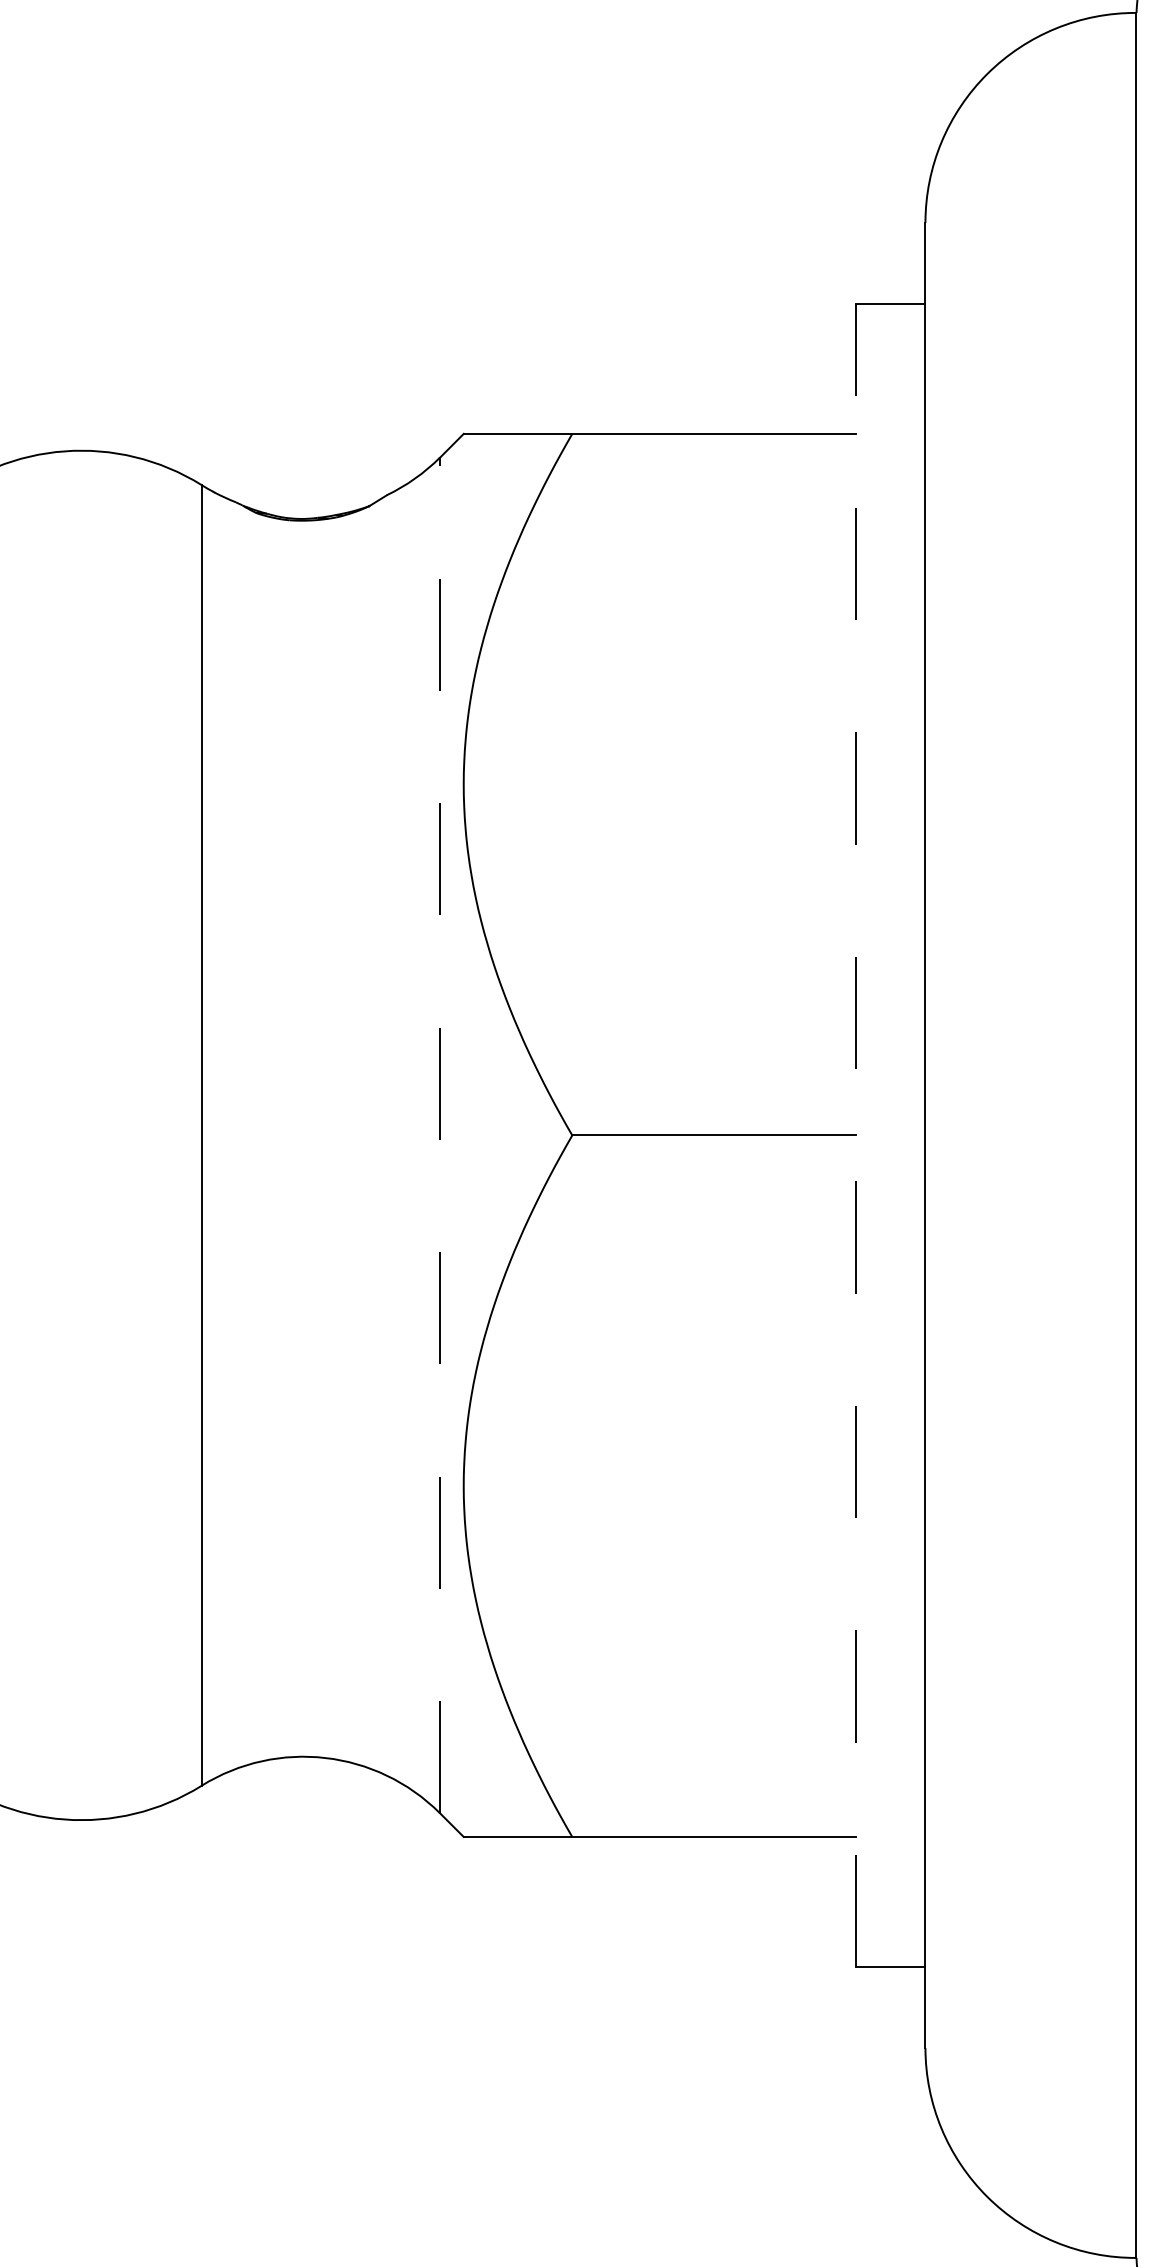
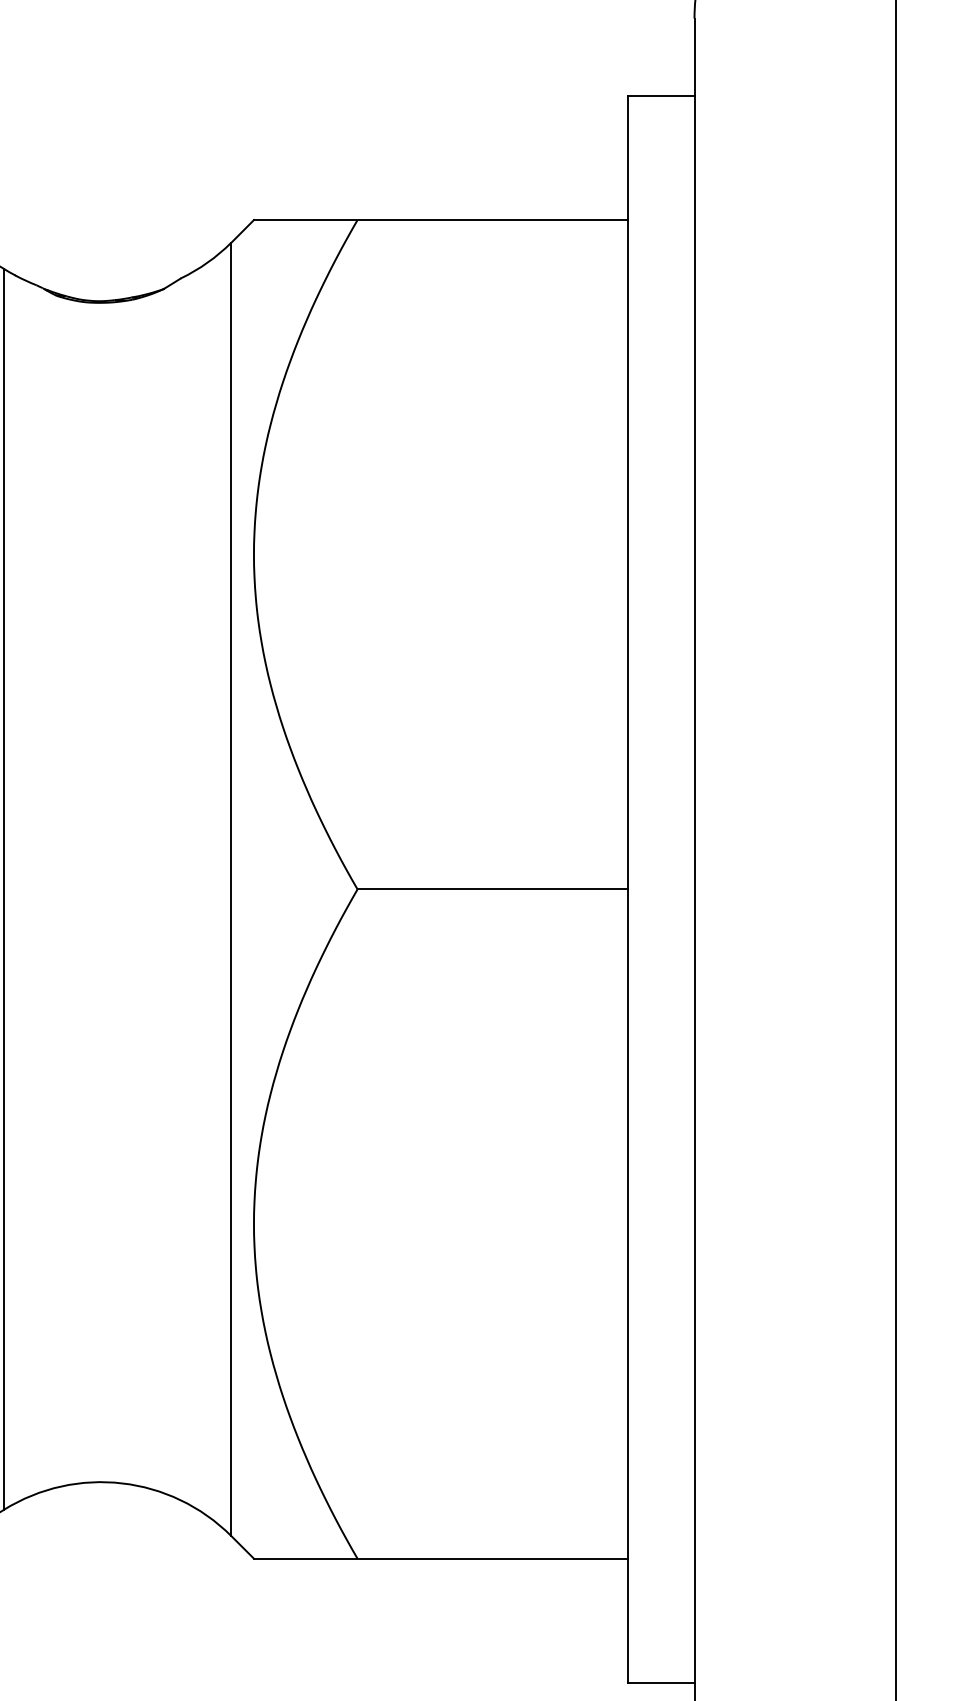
line: (440, 1135) -> (231, 889), dashed -> solid
line: (855, 1135) -> (627, 889), dashed -> solid

